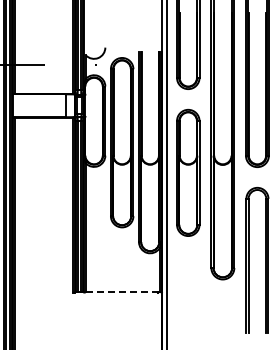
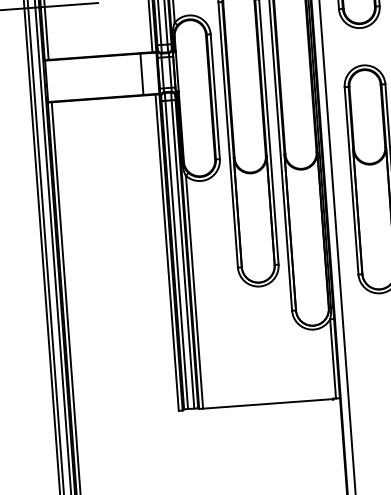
line: (122, 292) -> (268, 403), dashed -> solid

